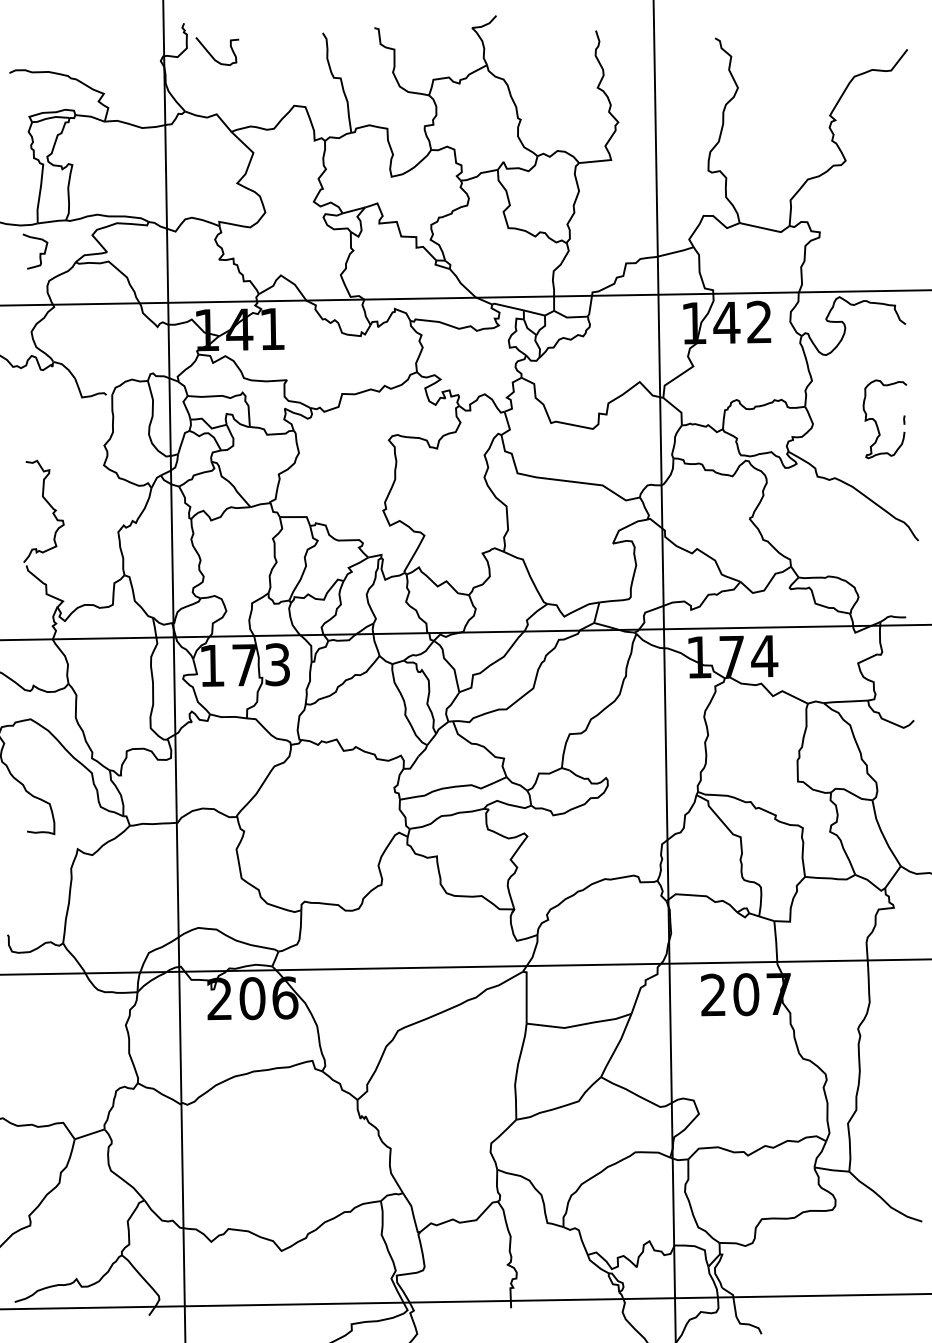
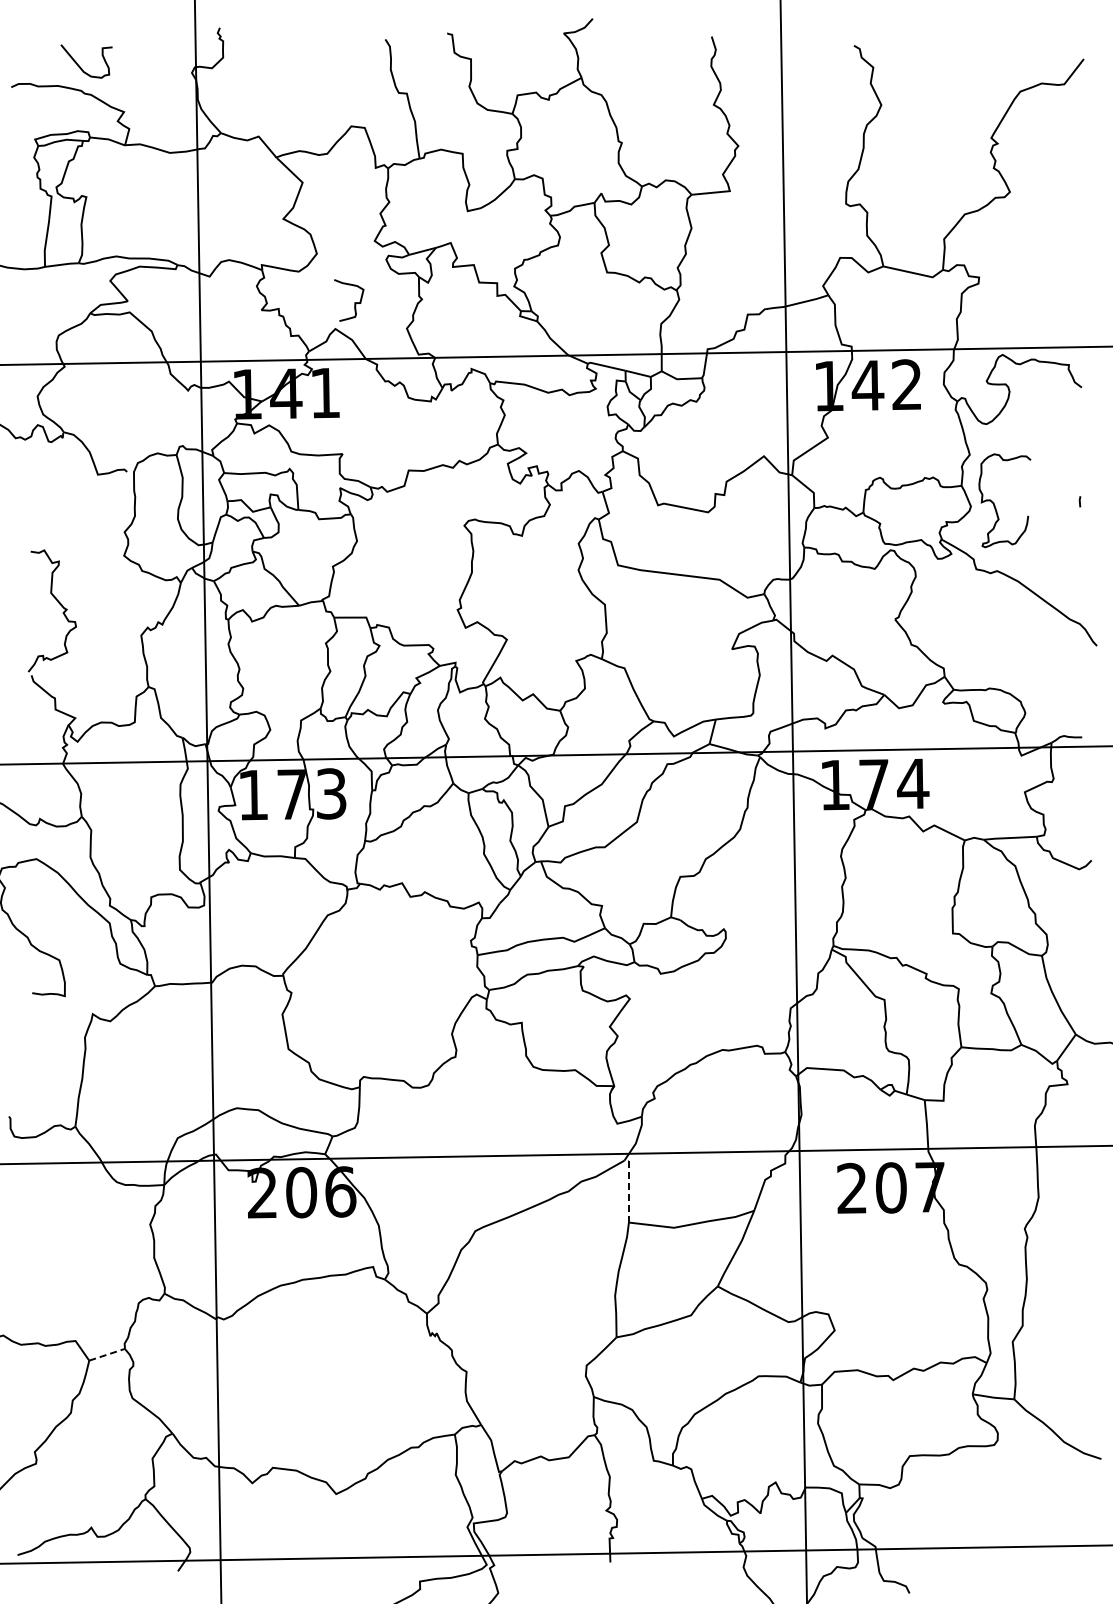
curve: (212, 55) -> (80, 66), moved
curve: (39, 253) -> (354, 302), moved
curve: (876, 420) -> (994, 502), moved
line: (526, 995) -> (628, 1188), solid -> dashed
line: (90, 1134) -> (107, 1354), solid -> dashed

